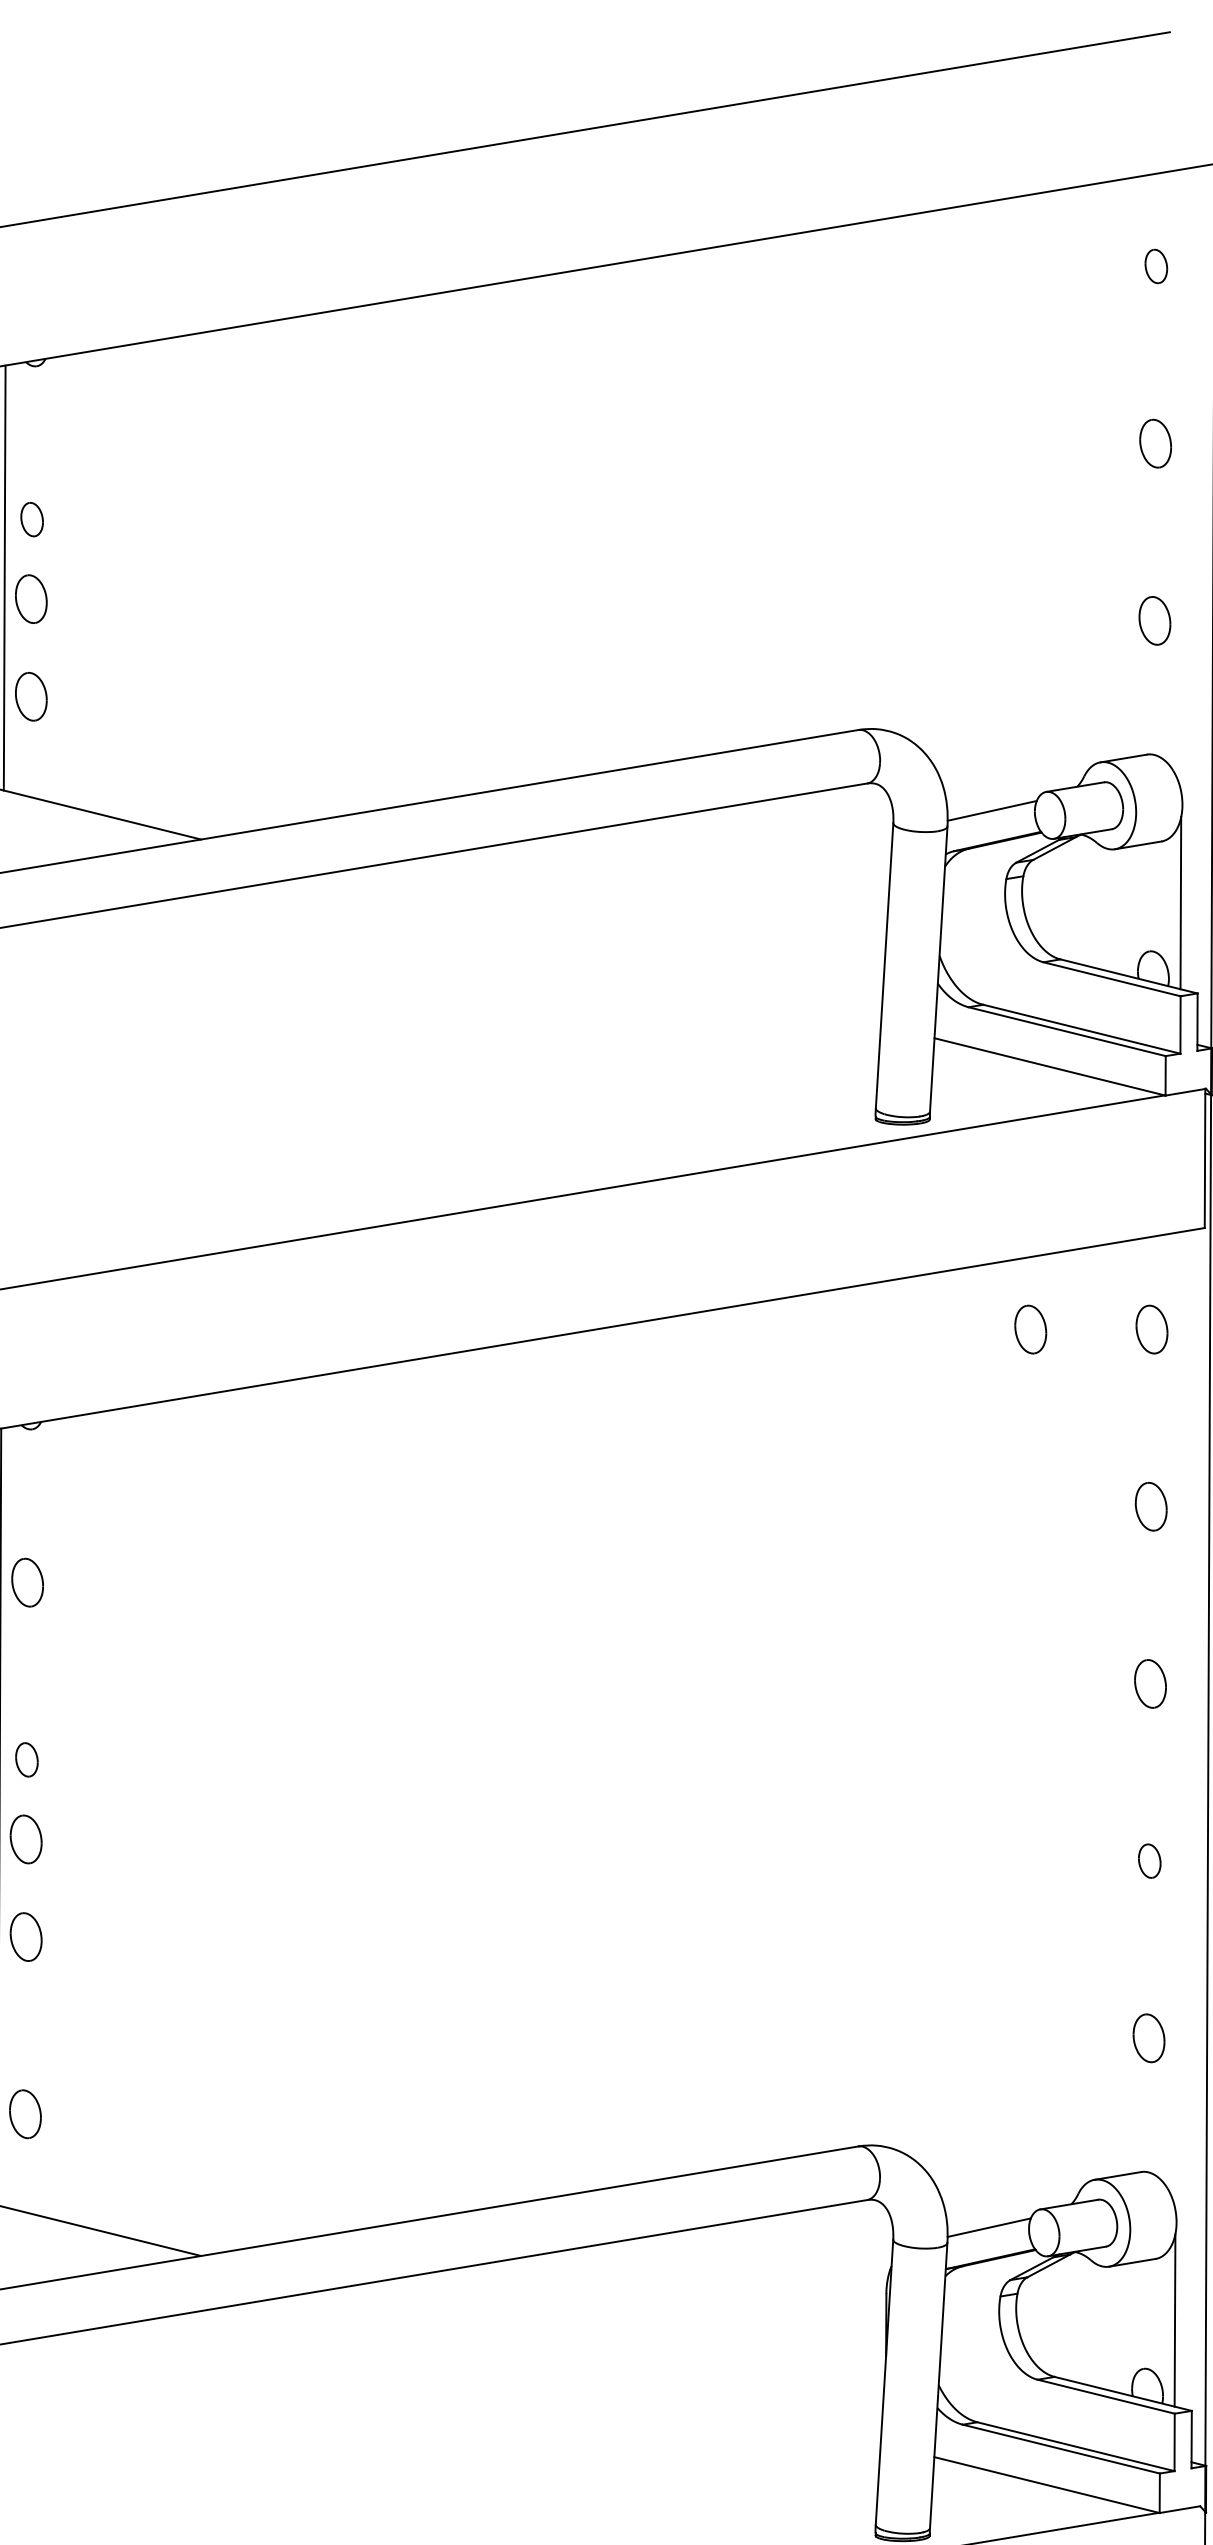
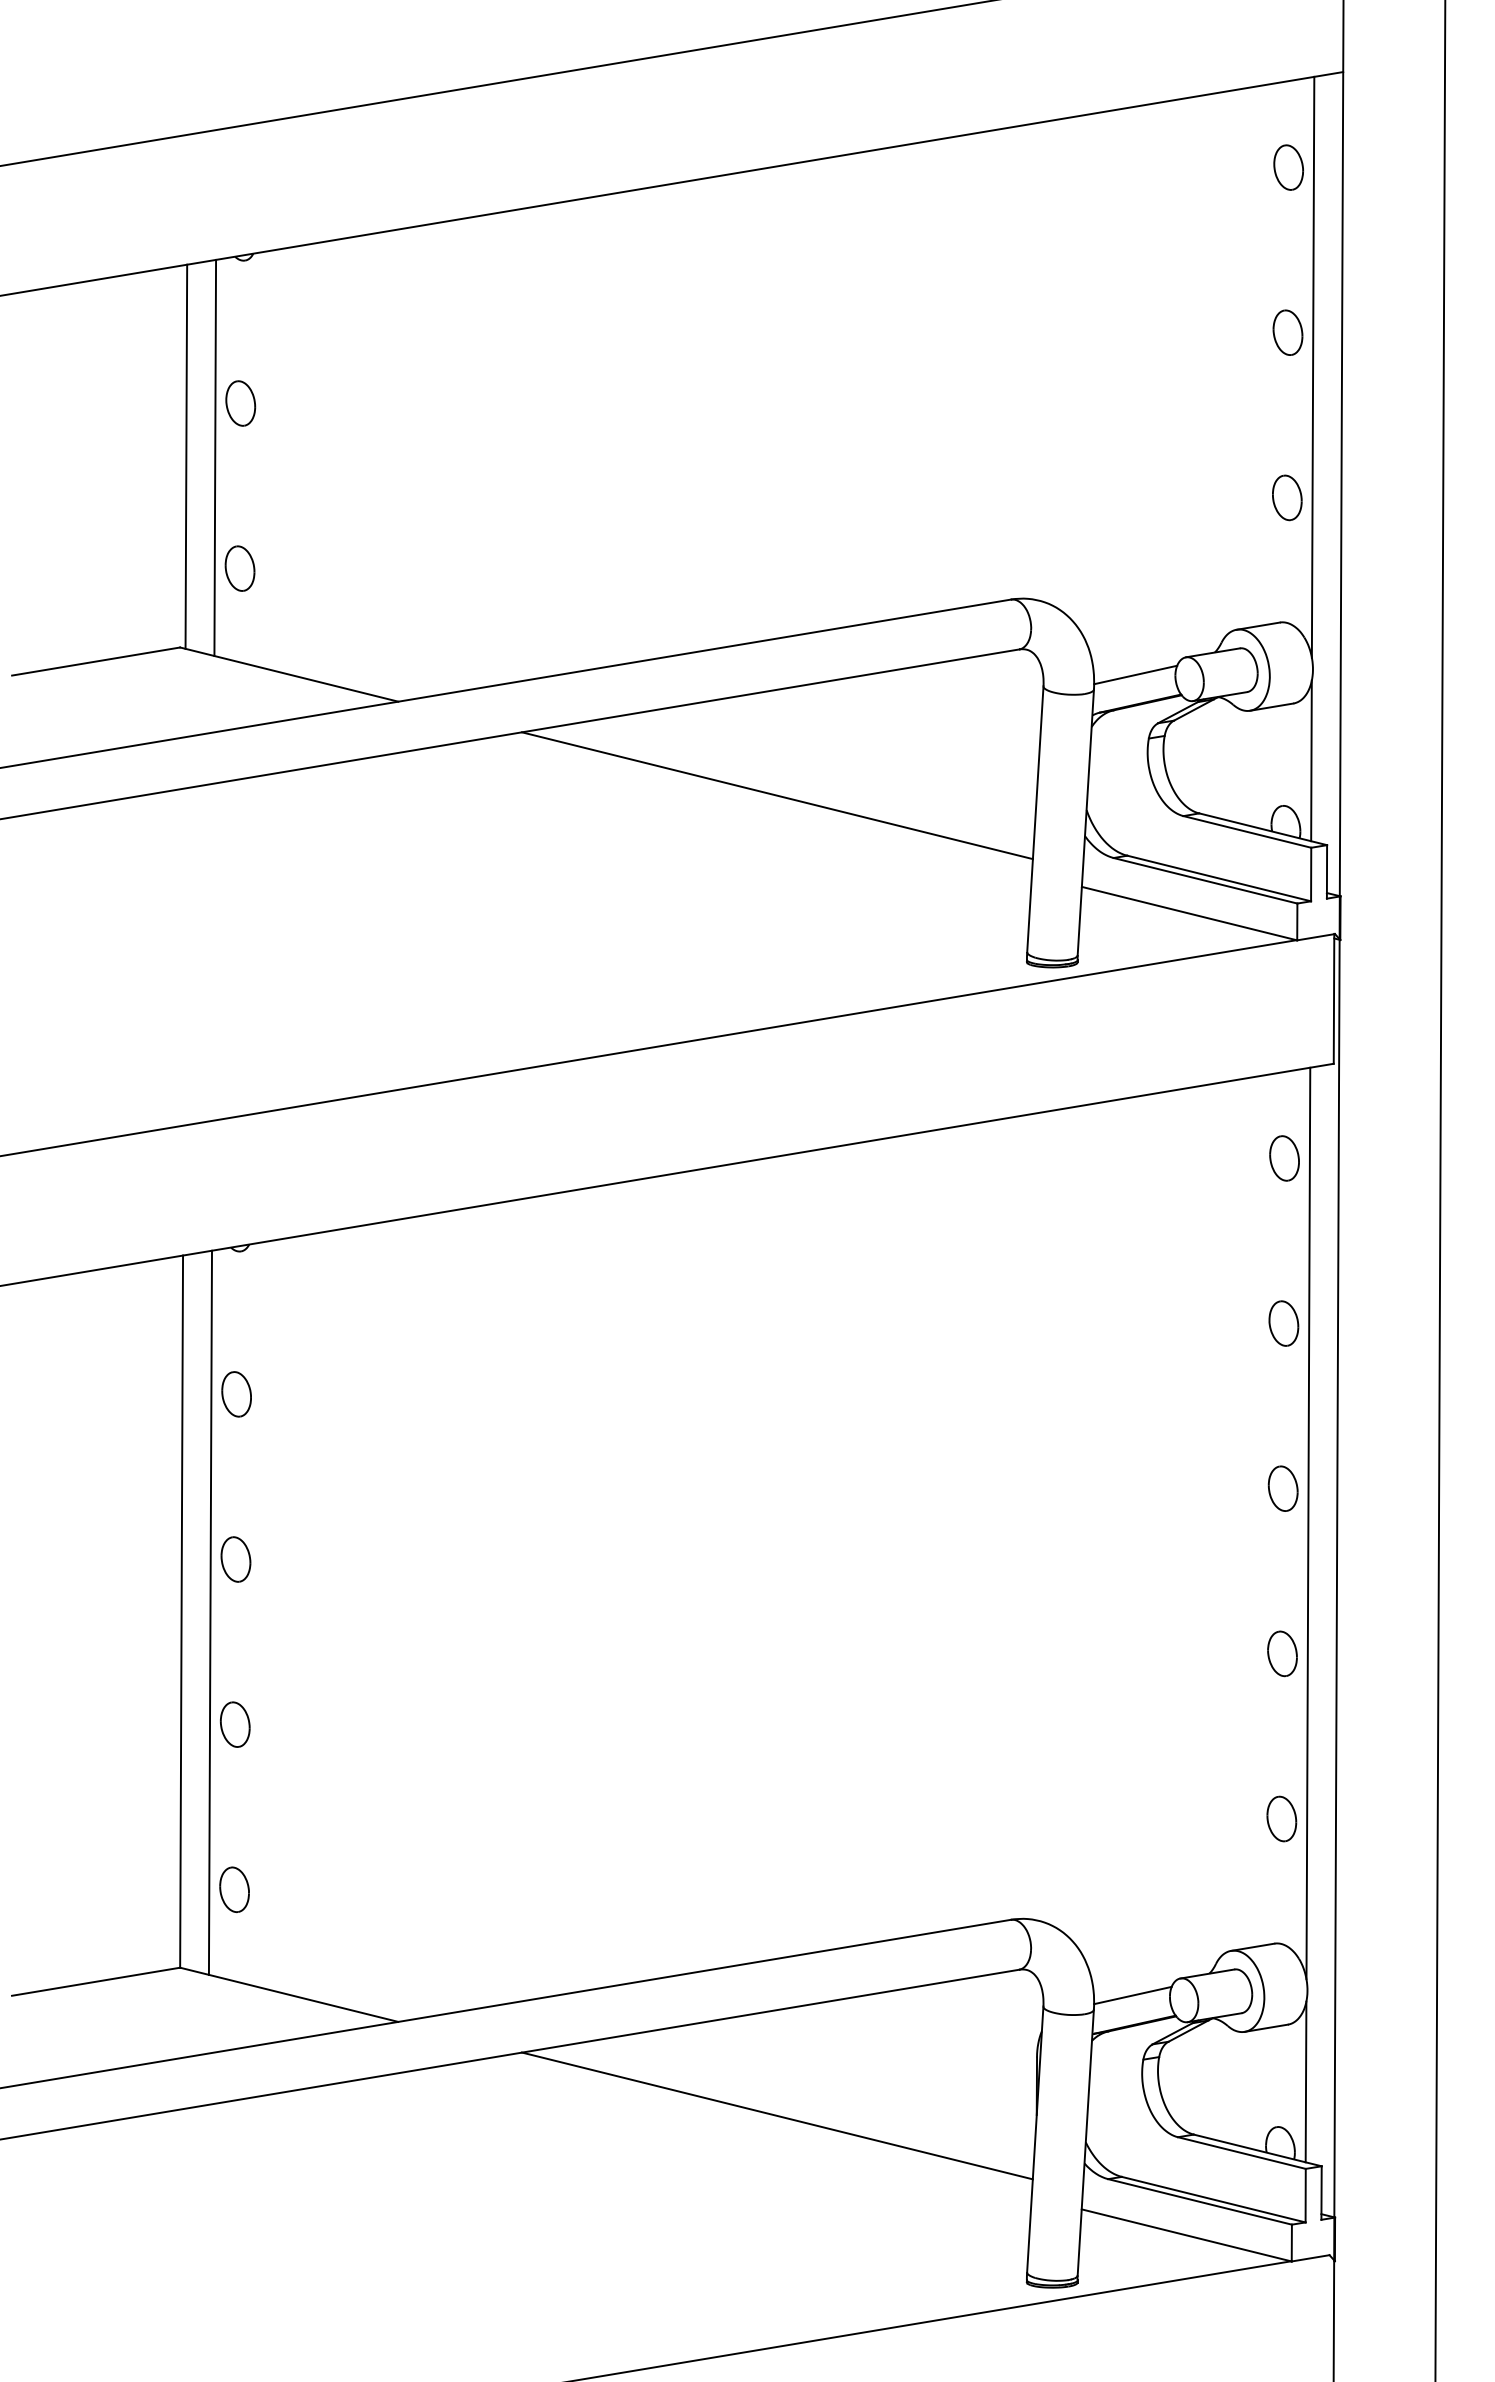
part: (1156, 266) -> (1288, 167), size x1.43
line: (1181, 479) -> (1312, 366), added
part: (31, 519) -> (240, 403), size x1.43
part: (30, 598) -> (239, 477), removed
line: (607, 940) -> (777, 795), added
part: (1030, 1329) -> (1171, 1158), removed
line: (1177, 1721) -> (1308, 1523), added
part: (26, 1759) -> (235, 1559), size x1.43
part: (26, 1839) -> (235, 1633), removed
part: (1149, 1860) -> (1282, 1653), size x1.43
line: (606, 2356) -> (776, 2115), added

